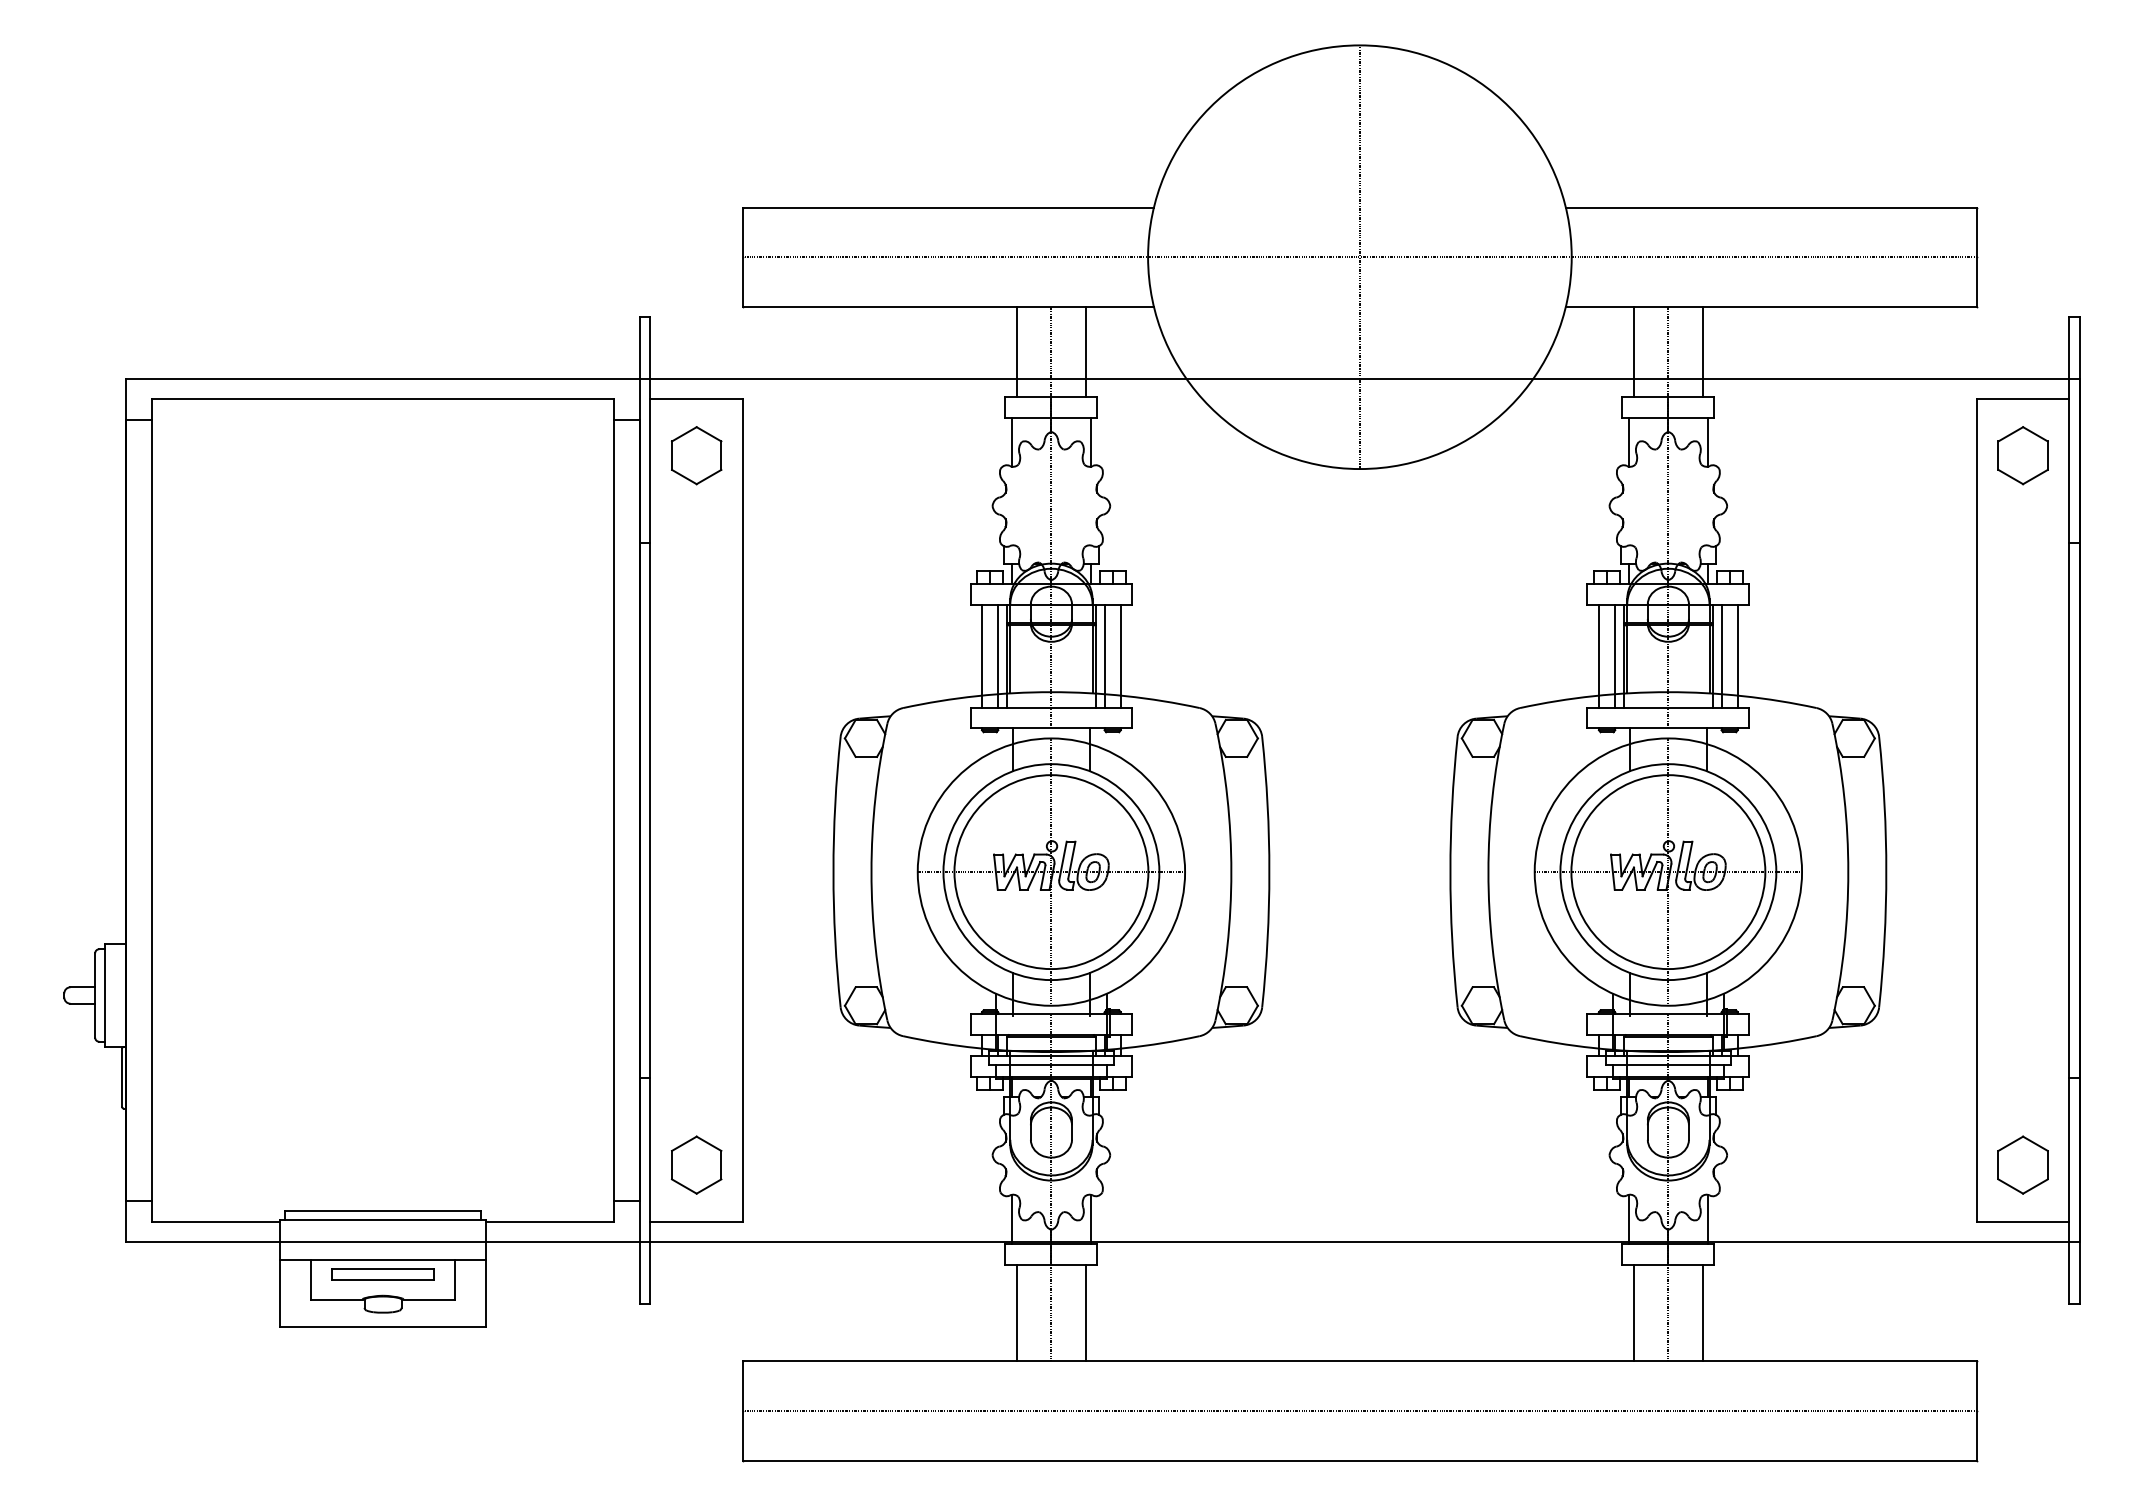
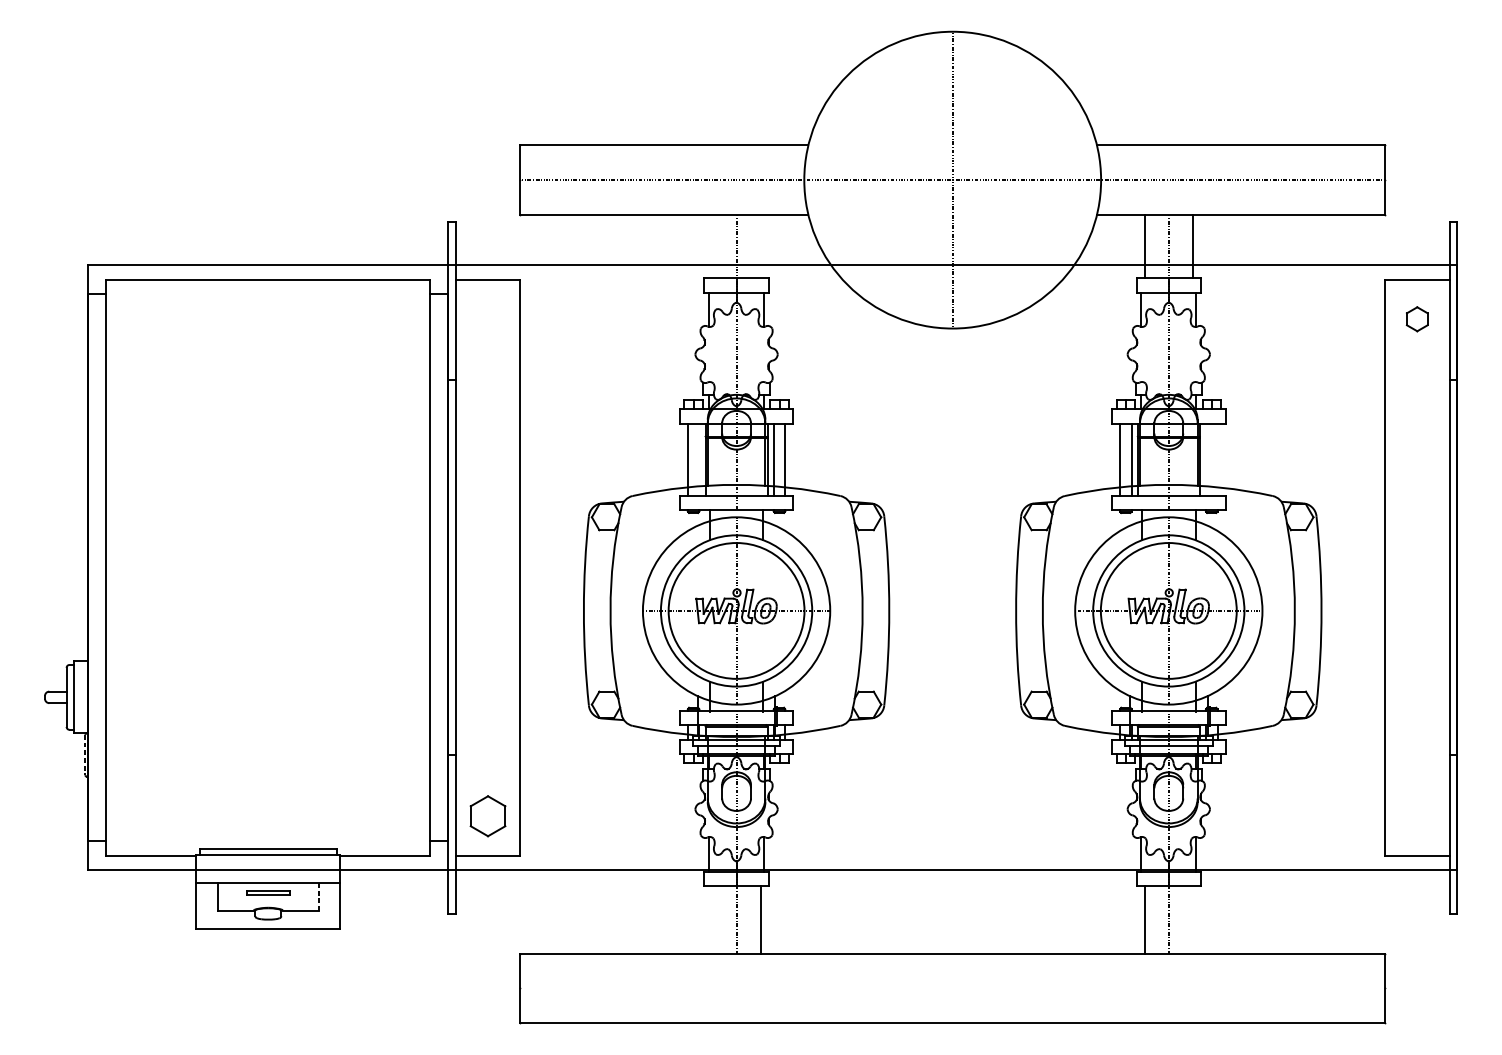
line: (1016, 351) -> (712, 246), removed
line: (1086, 351) -> (761, 246), removed
part: (696, 455) -> (487, 319), removed
part: (2022, 455) -> (1416, 319), size x0.6
line: (998, 655) -> (699, 459), removed
line: (1721, 655) -> (1206, 459), removed
line: (1737, 655) -> (1217, 459), removed
line: (121, 1077) -> (85, 754), solid -> dashed
part: (2022, 1164) -> (1416, 815), removed
part: (382, 1274) -> (267, 892), size x0.6
line: (455, 1280) -> (319, 897), solid -> dashed
line: (1016, 1312) -> (712, 919), removed
line: (1703, 1312) -> (1193, 919), removed
line: (1359, 1410) -> (952, 988), removed

